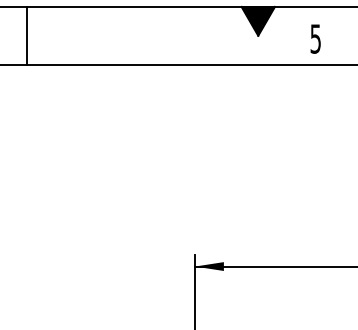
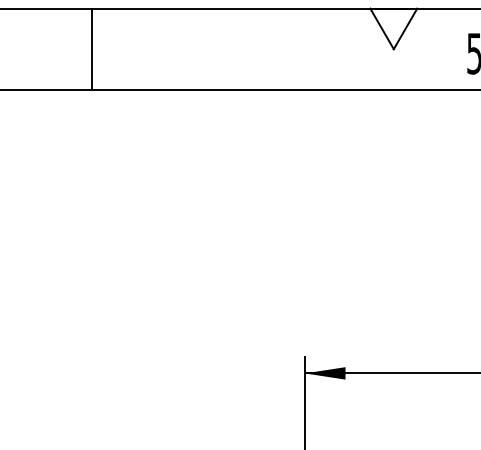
fill: (257, 20) -> (392, 27), removed
line: (27, 35) -> (92, 48), moved

